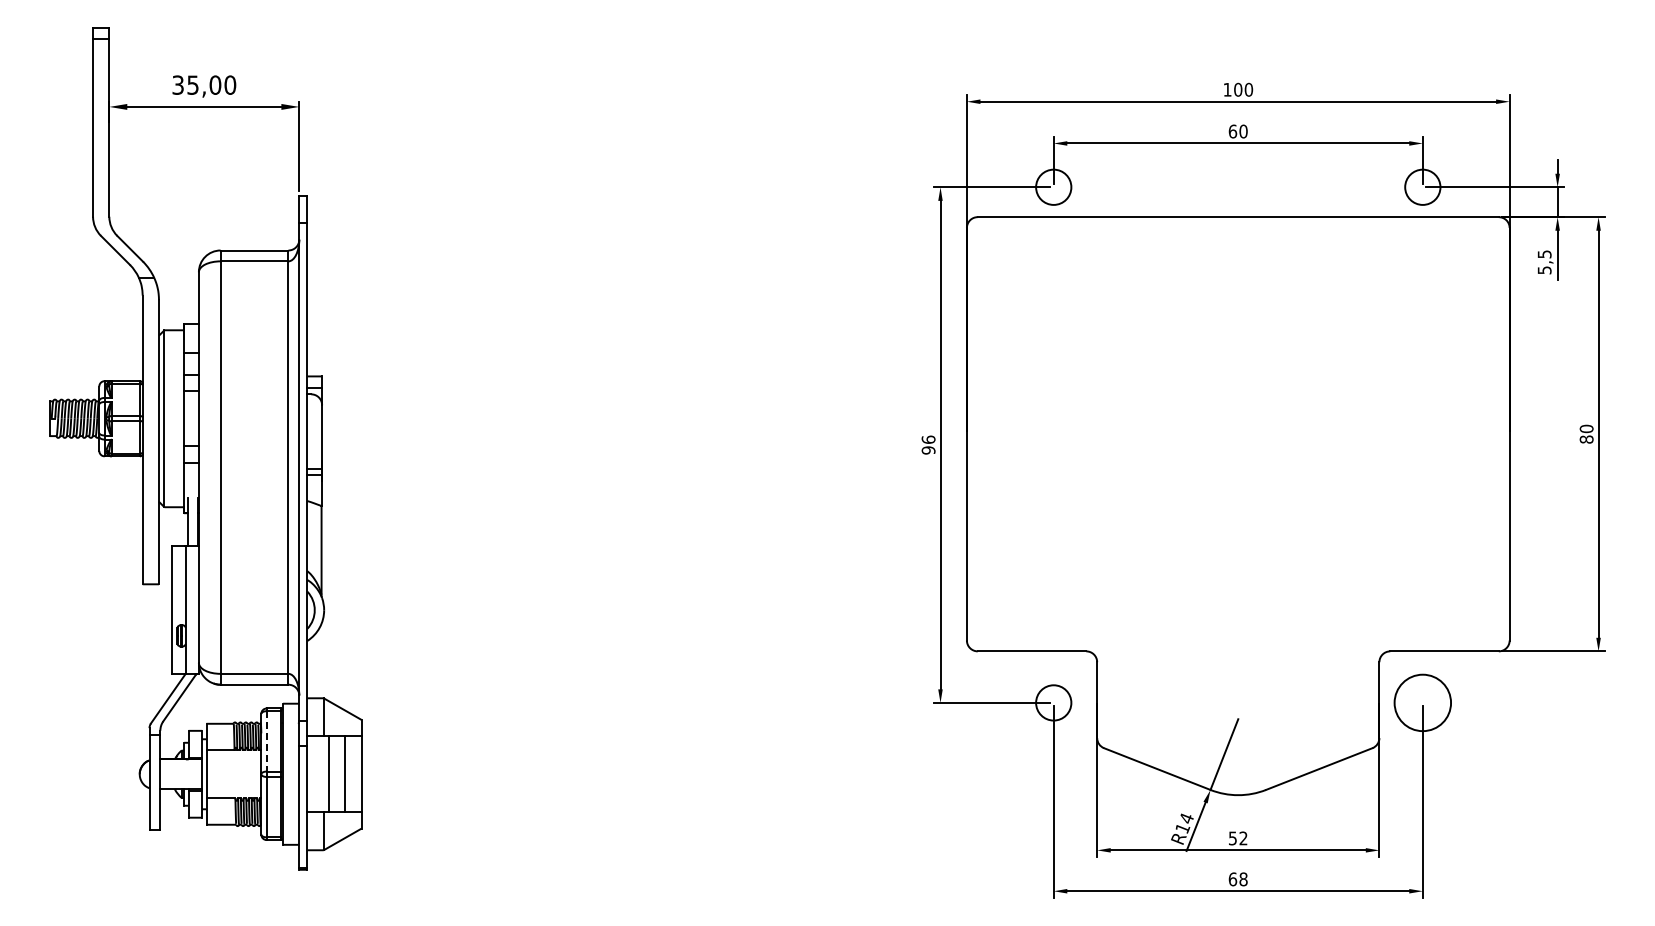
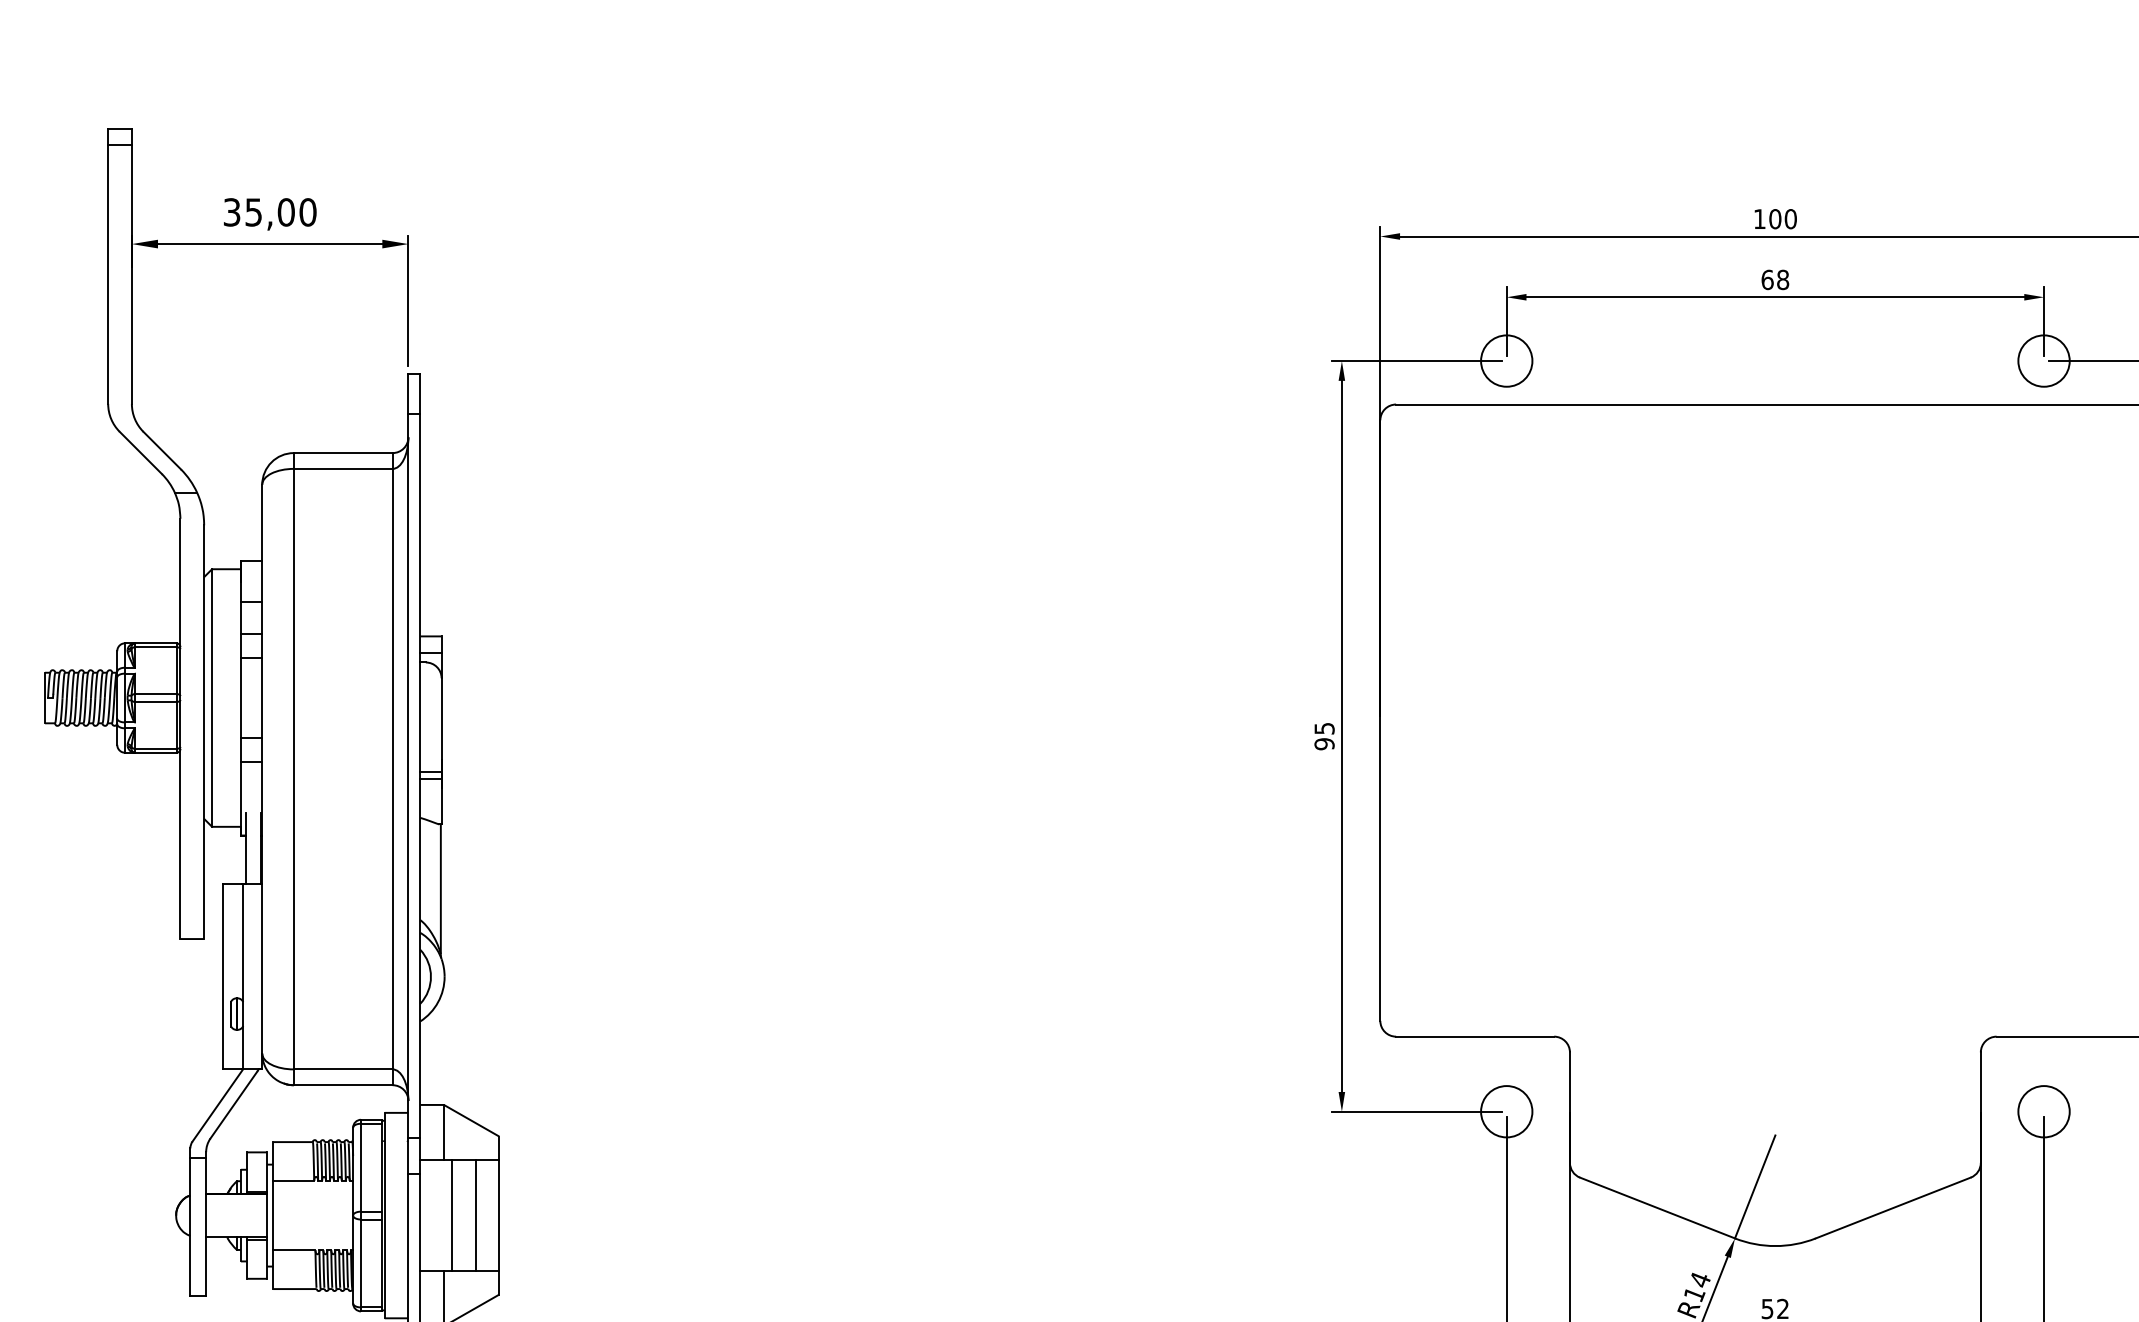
text: (1243, 131) -> (1782, 279), 60 -> 68
text: (928, 439) -> (1324, 728), 96 -> 95
circle: (1422, 702) -> (2043, 1111), size x0.62
line: (266, 741) -> (360, 1167), dashed -> solid

